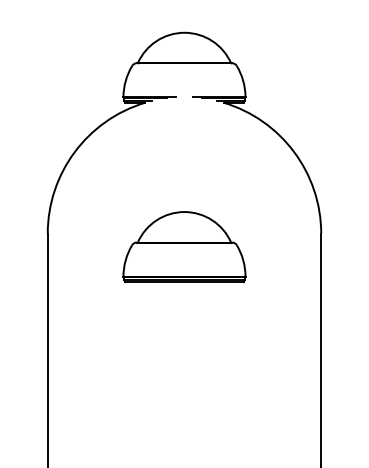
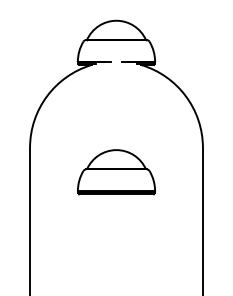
part: (184, 247) -> (116, 172), moved

